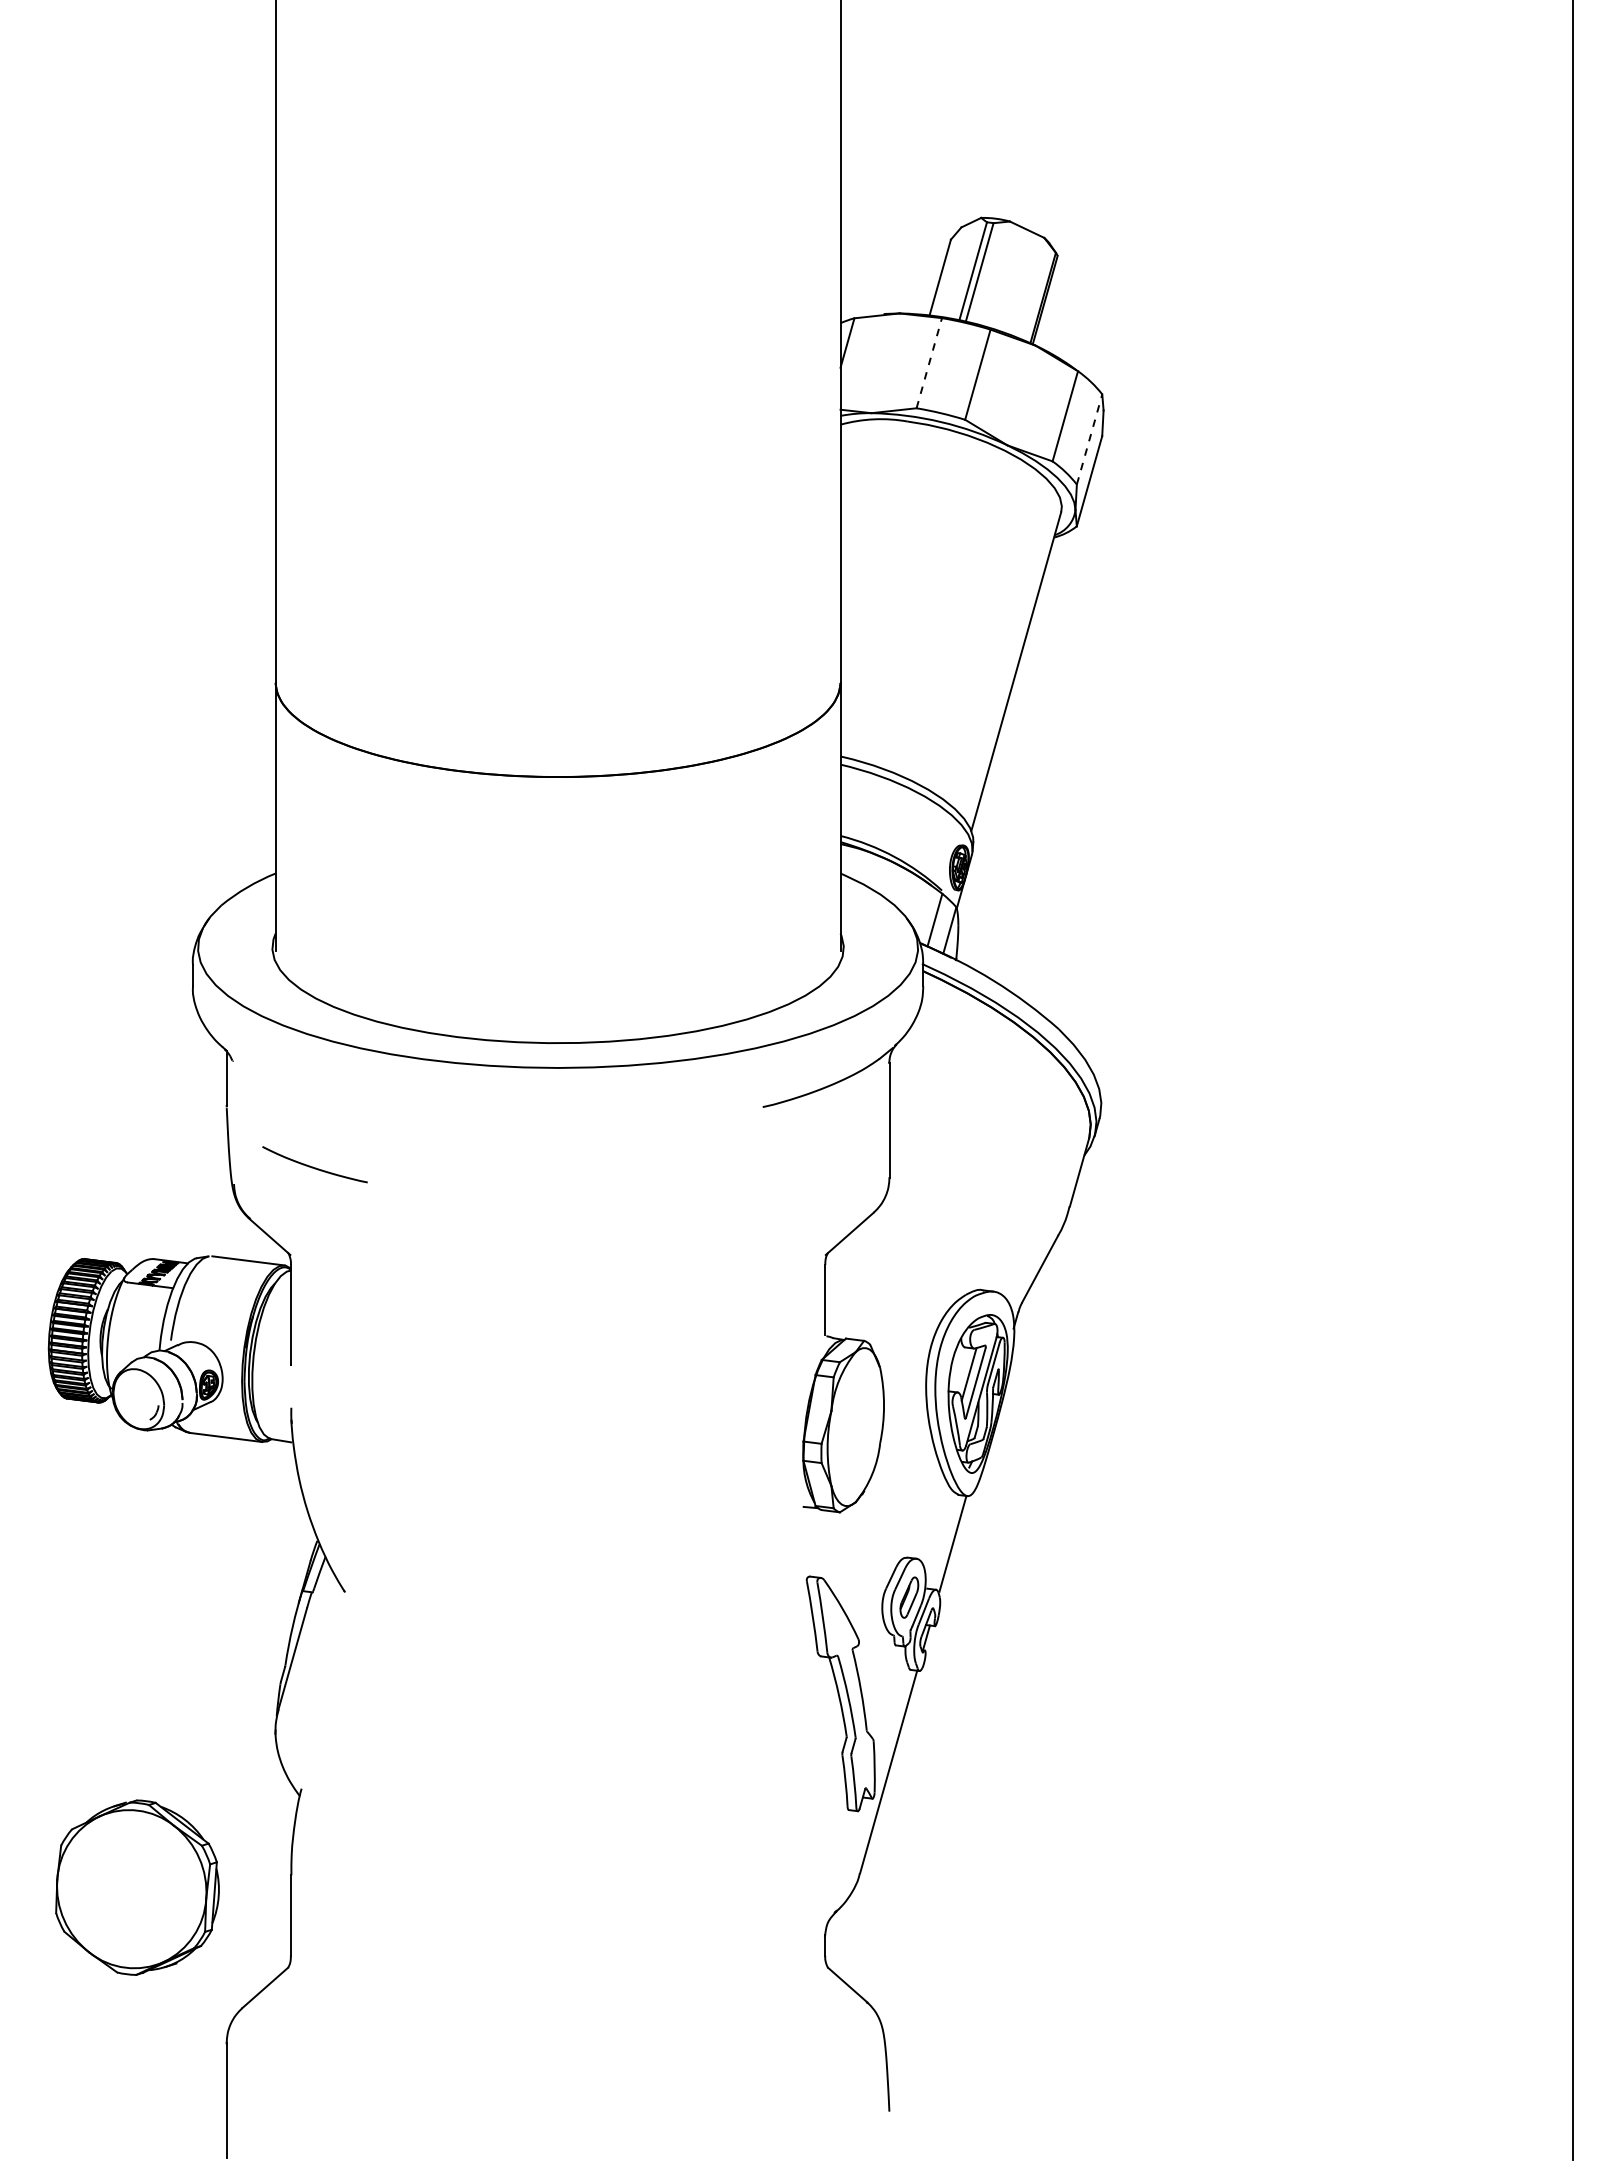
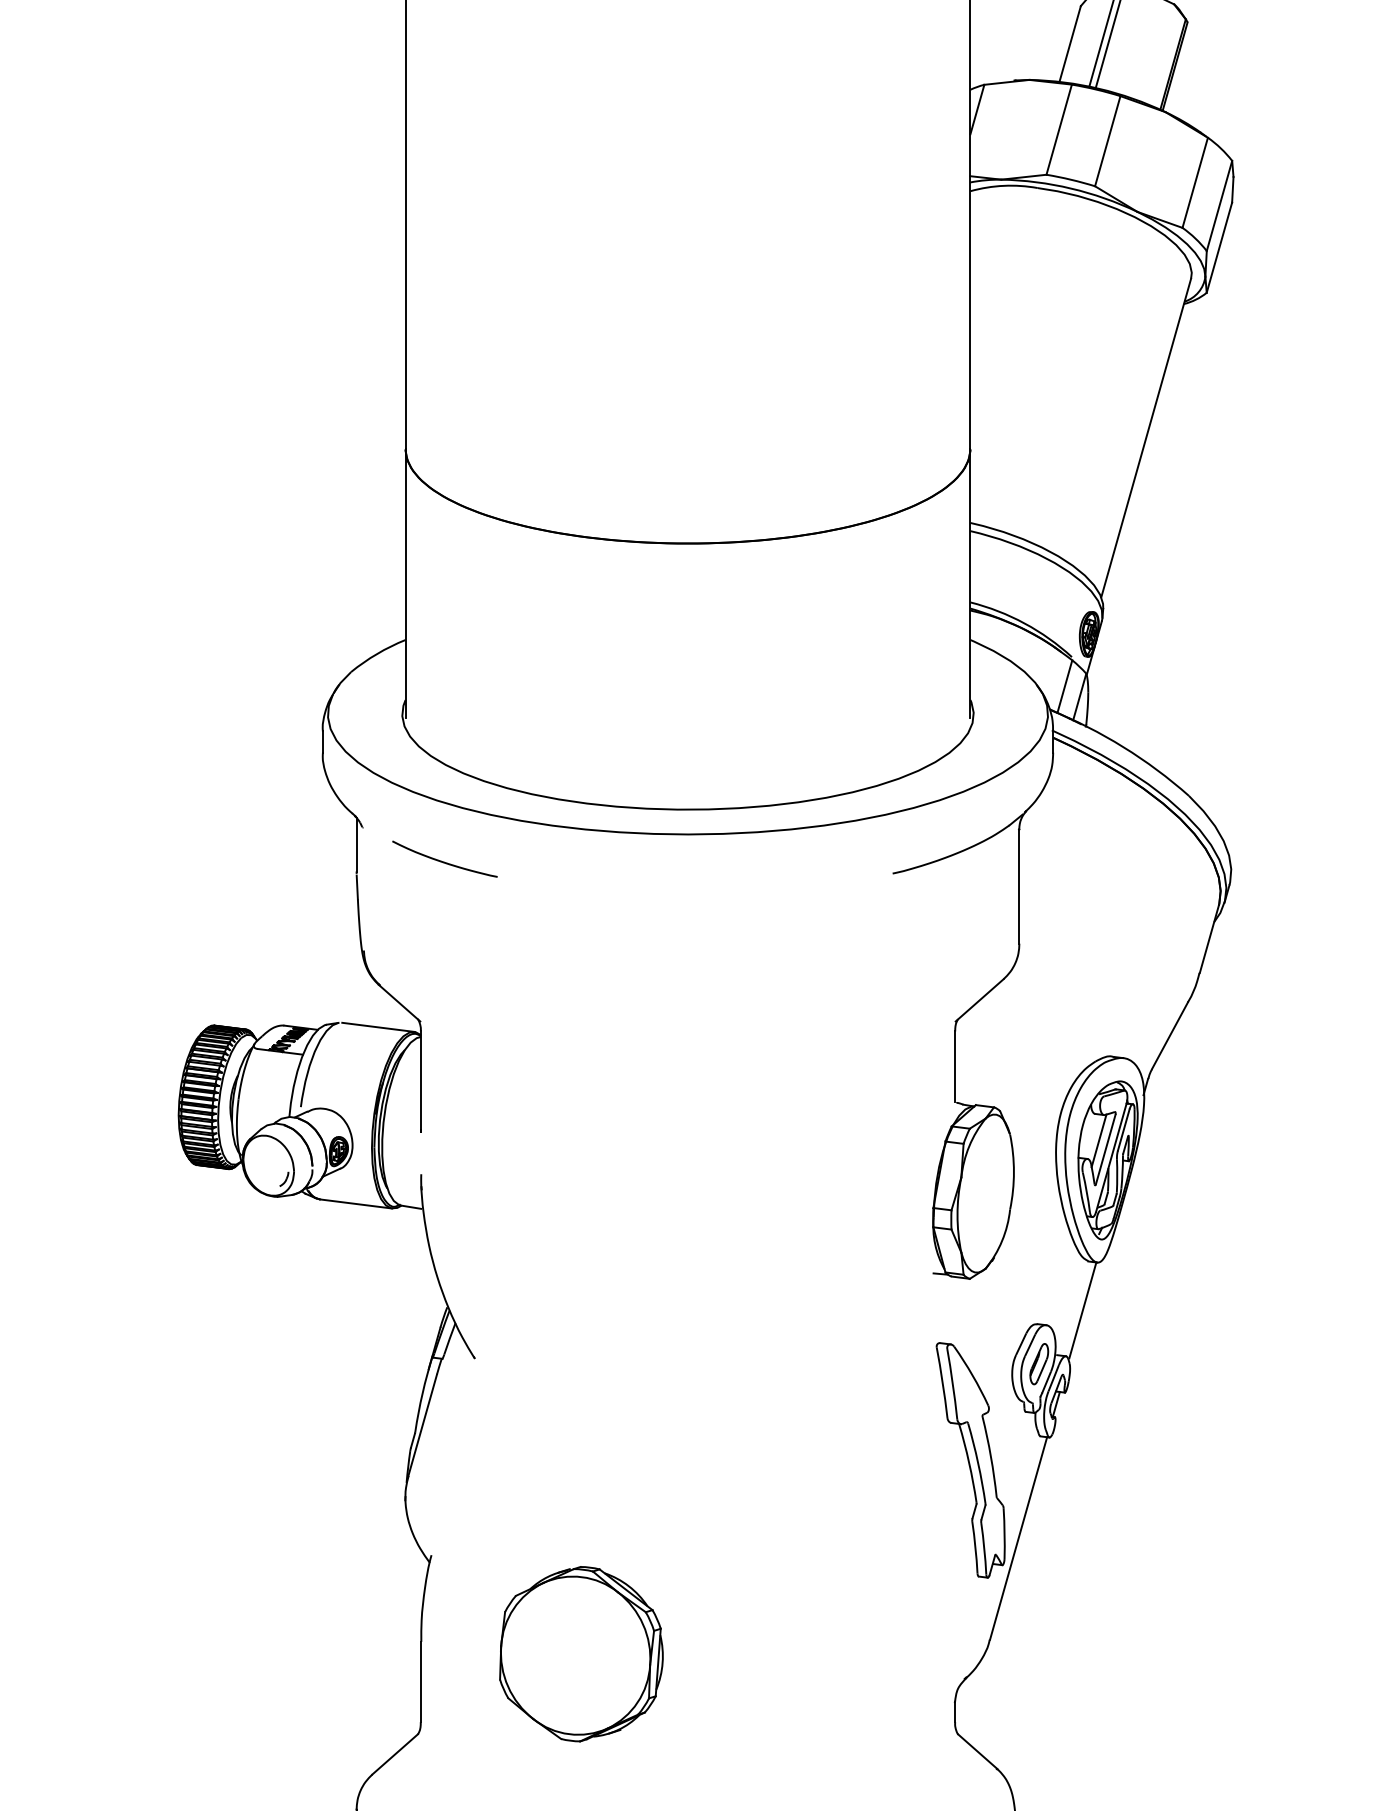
line: (929, 363) -> (1059, 129), dashed -> solid
line: (1089, 439) -> (1219, 205), dashed -> solid
curve: (313, 1166) -> (443, 860), moved
part: (137, 1887) -> (581, 1653), moved

